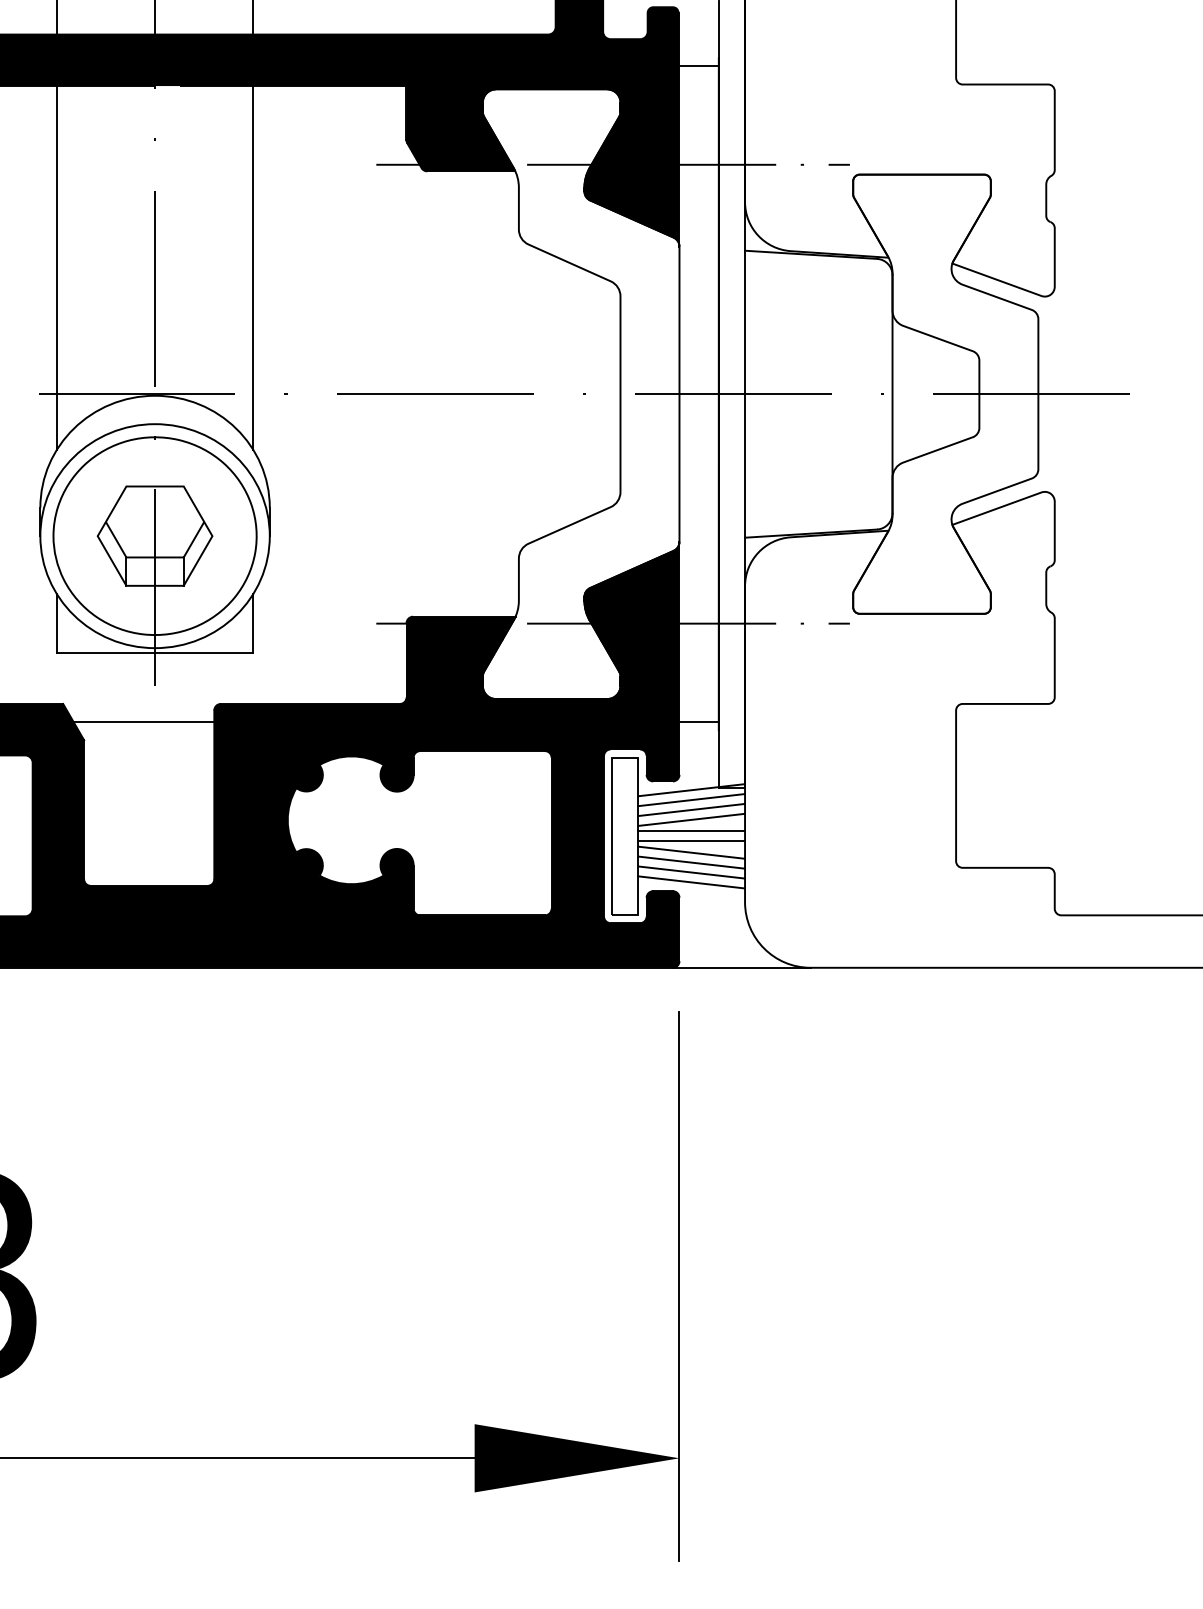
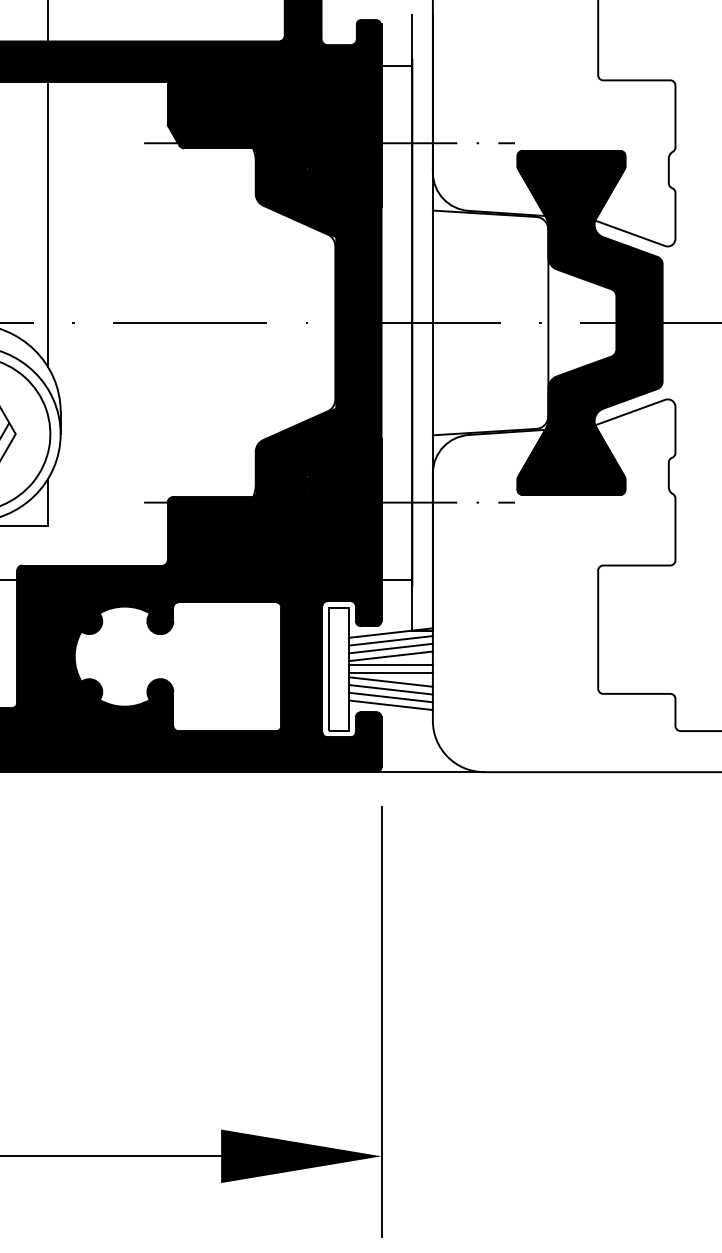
fill: (945, 393) -> (589, 322), added
fill: (580, 394) -> (304, 323), added

